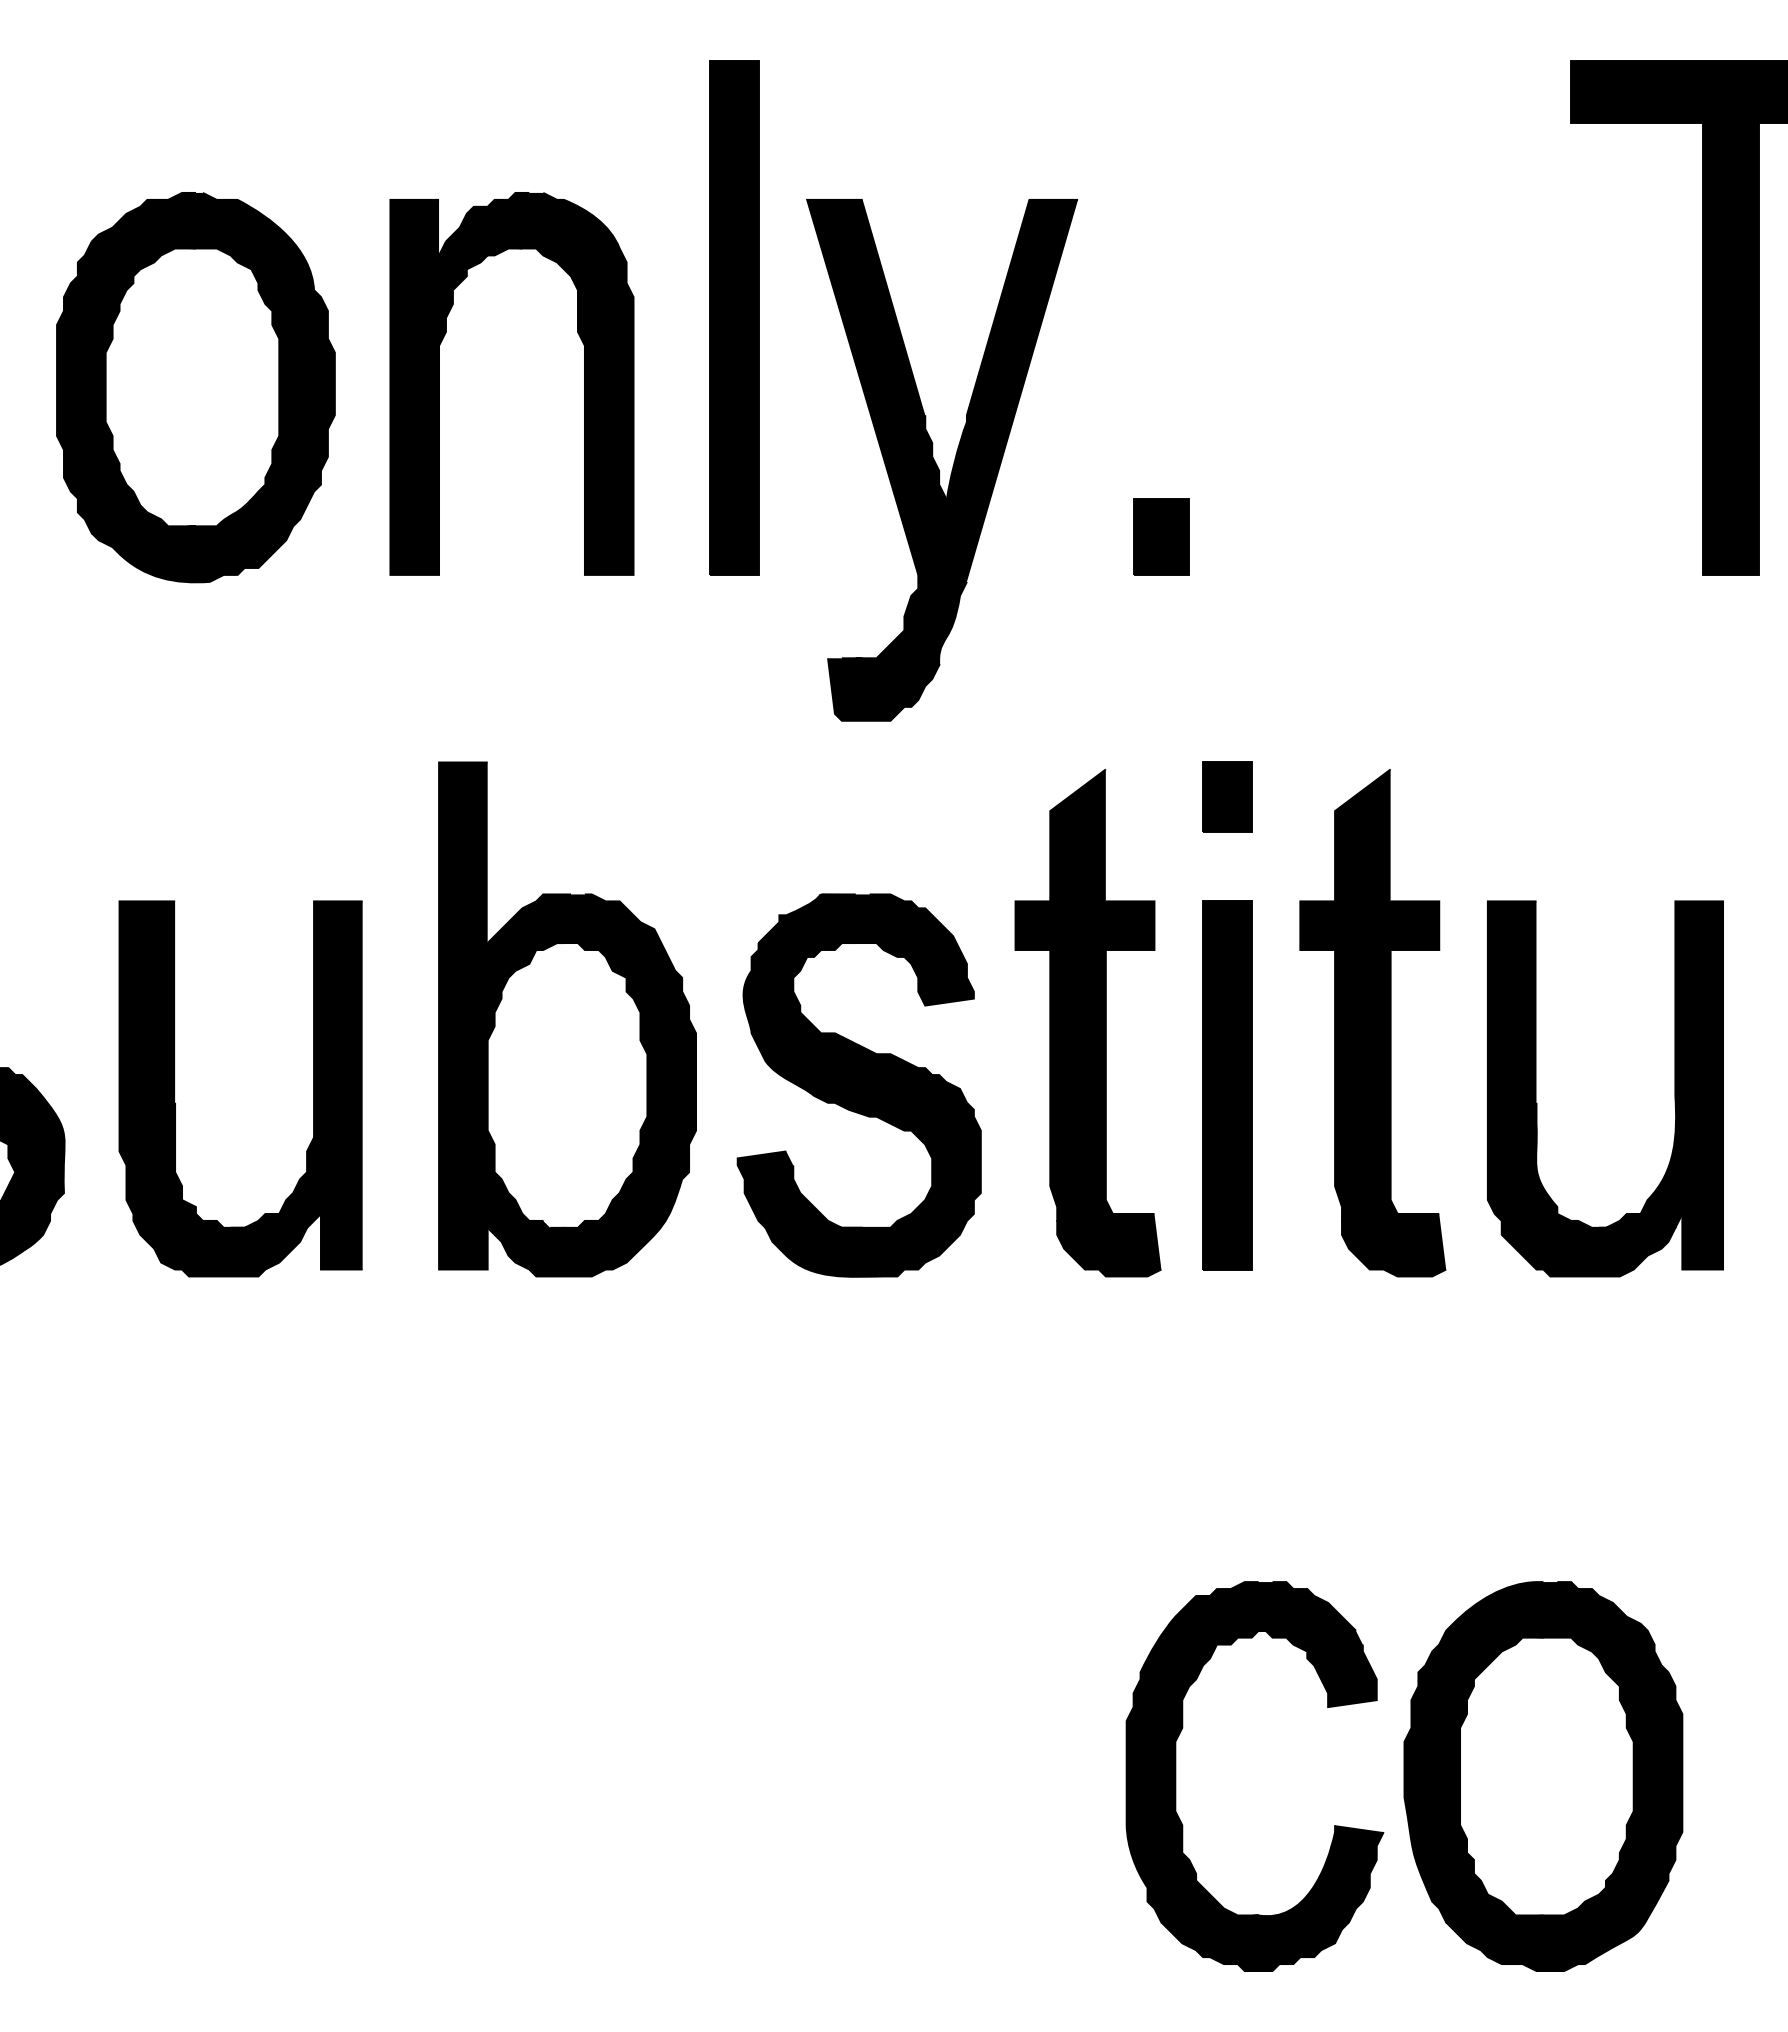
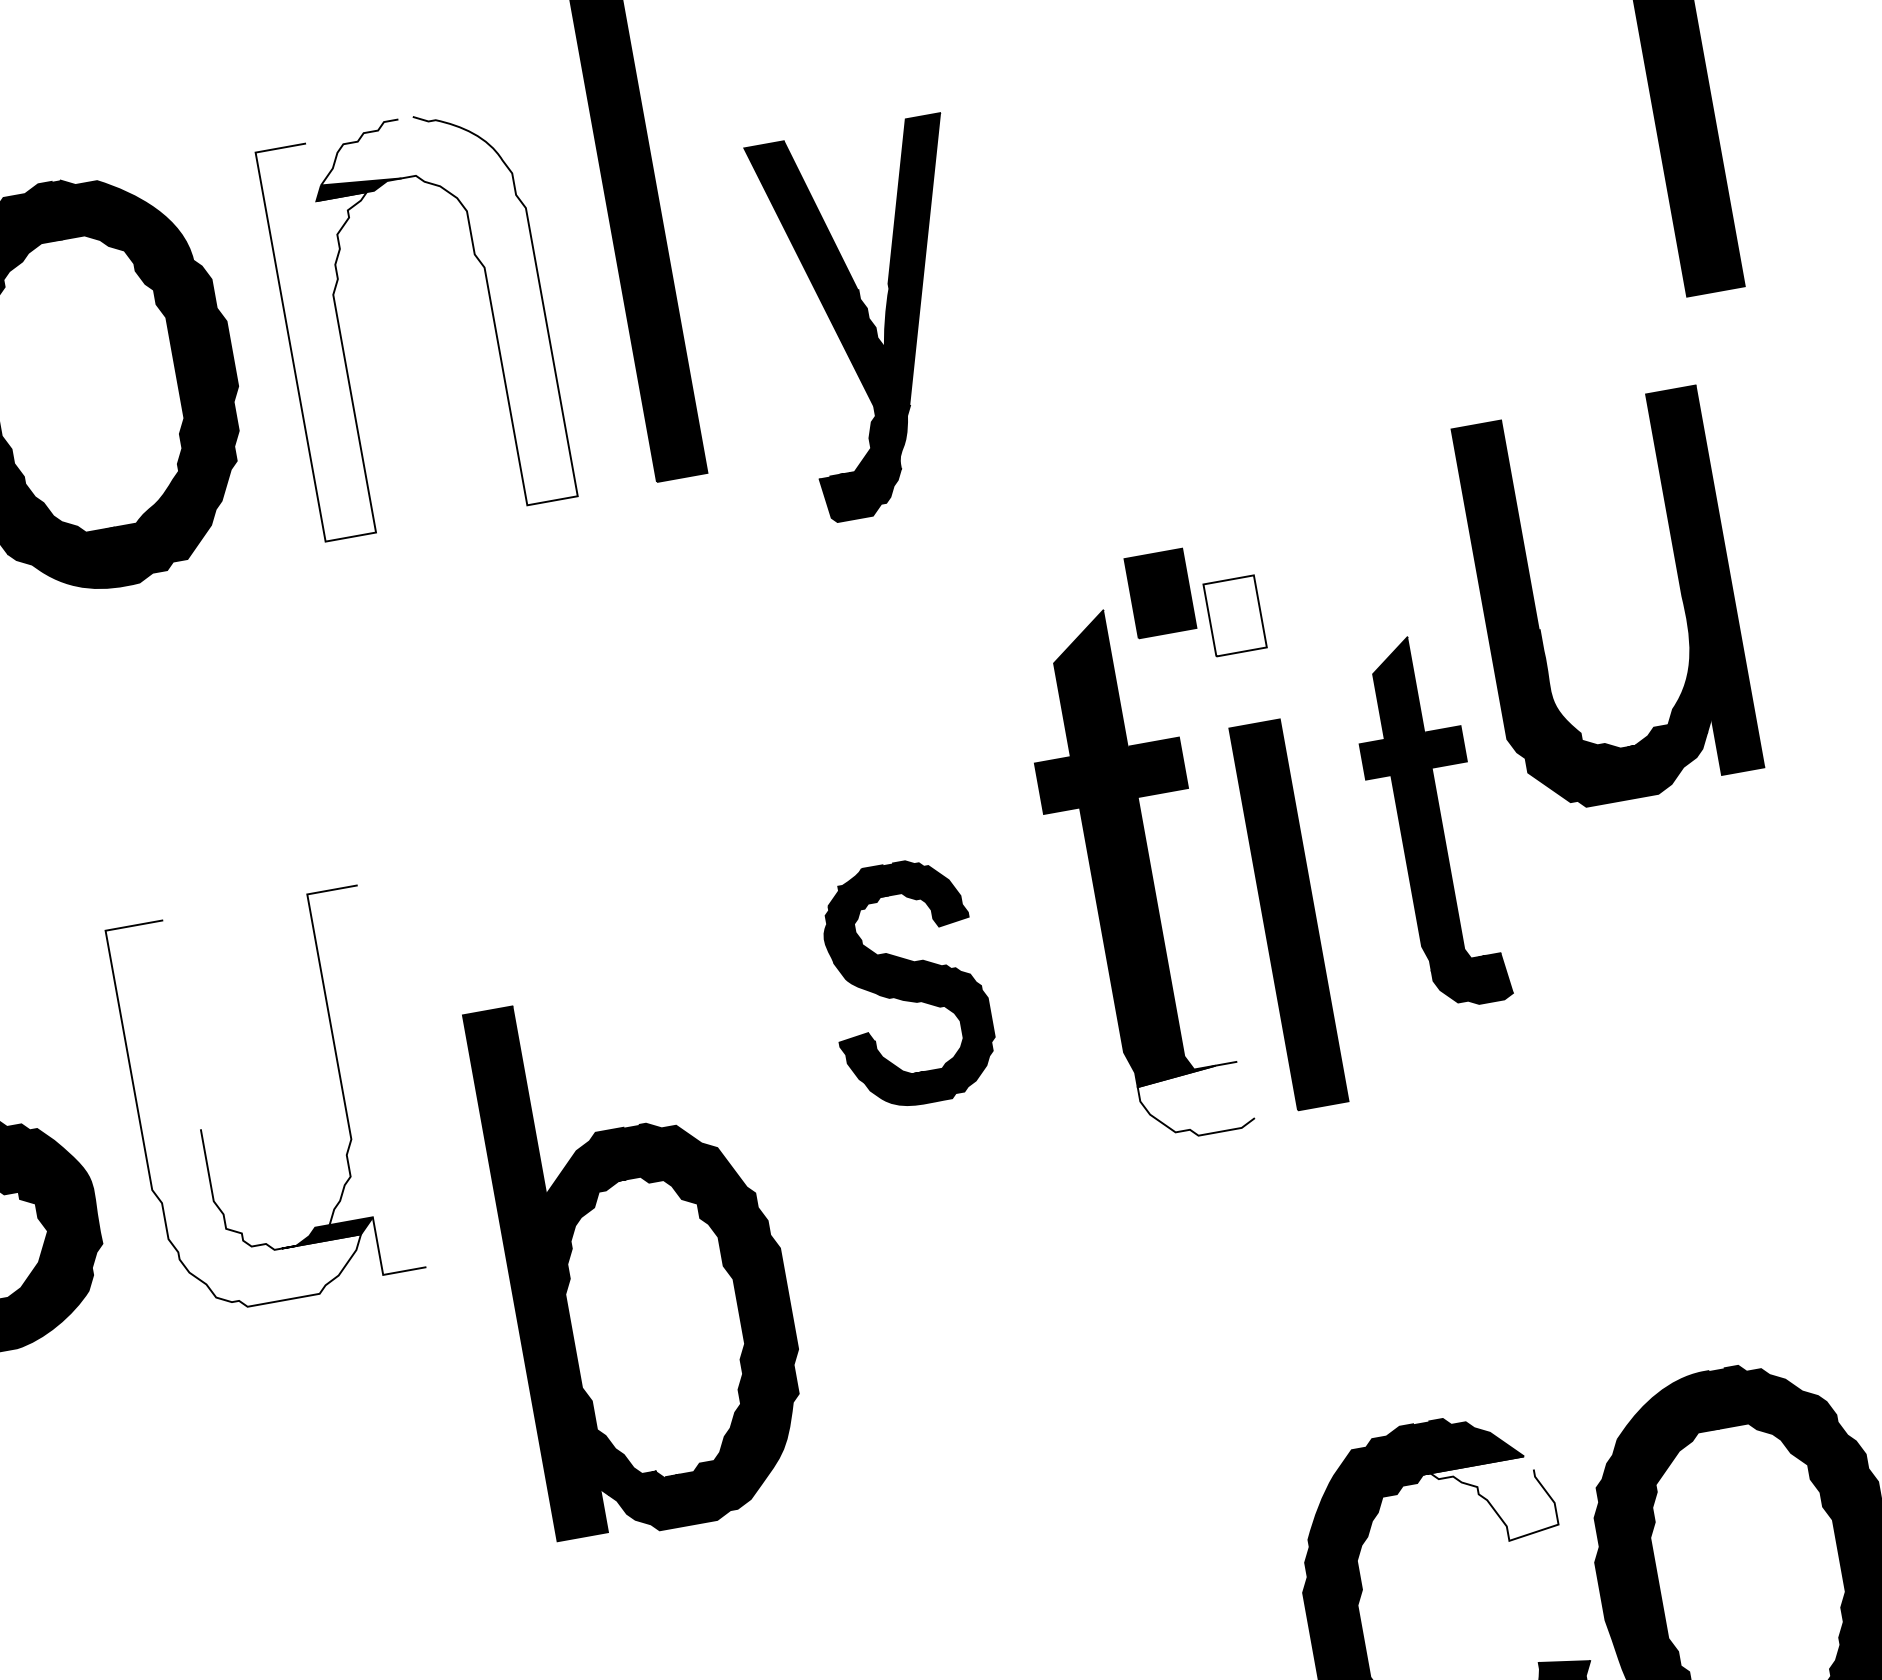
fill: (539, 383) -> (444, 315), removed
fill: (438, 386) -> (340, 337), removed
part: (941, 460) -> (875, 320), size x0.7
part: (1161, 536) -> (1160, 593), moved
fill: (1227, 796) -> (1235, 615), removed
part: (567, 1019) -> (644, 1257), moved
part: (1372, 1023) -> (1427, 823), size x0.7
fill: (320, 1085) -> (348, 1084), removed
part: (858, 1085) -> (906, 983), size x0.6
fill: (213, 1088) -> (237, 1107), removed
part: (1536, 1088) -> (1536, 614), moved
fill: (1109, 1244) -> (1196, 1101), removed
fill: (1317, 1668) -> (1491, 1502), removed

